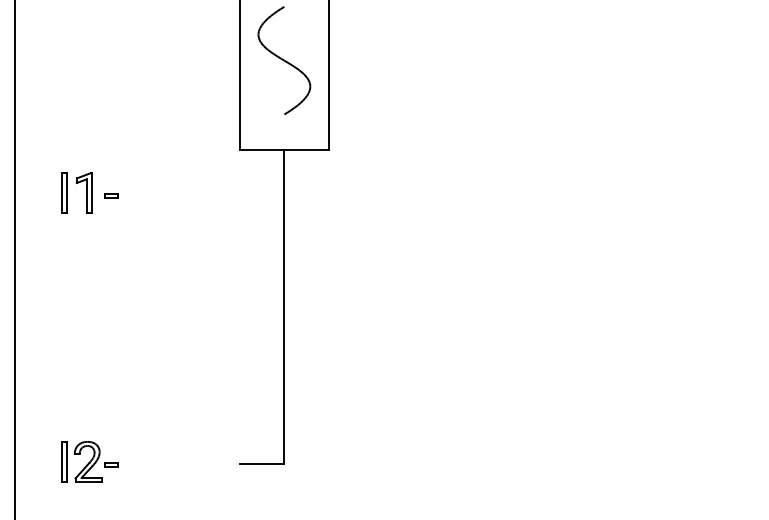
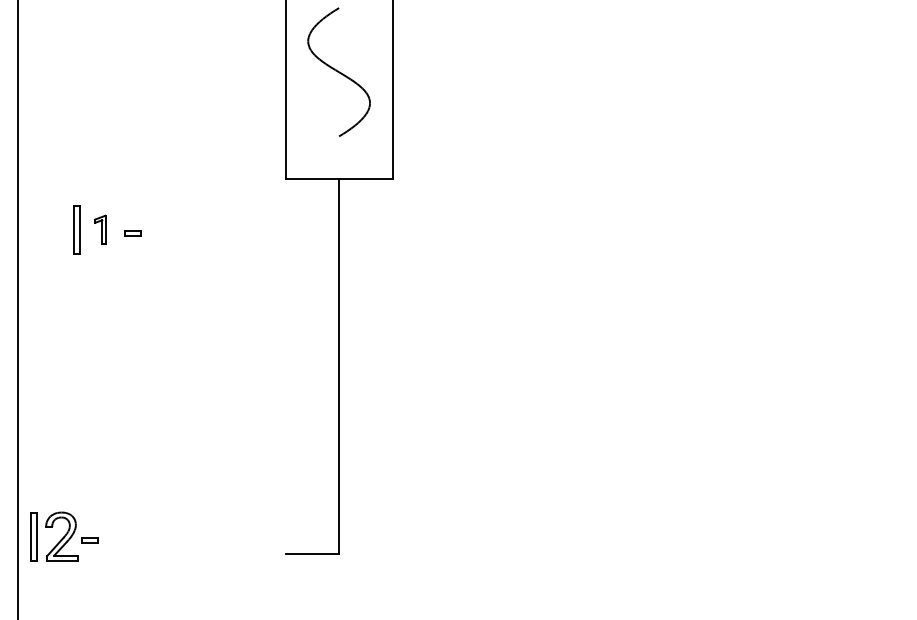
part: (83, 192) -> (99, 229), size x0.6
part: (89, 461) -> (63, 535), moved

